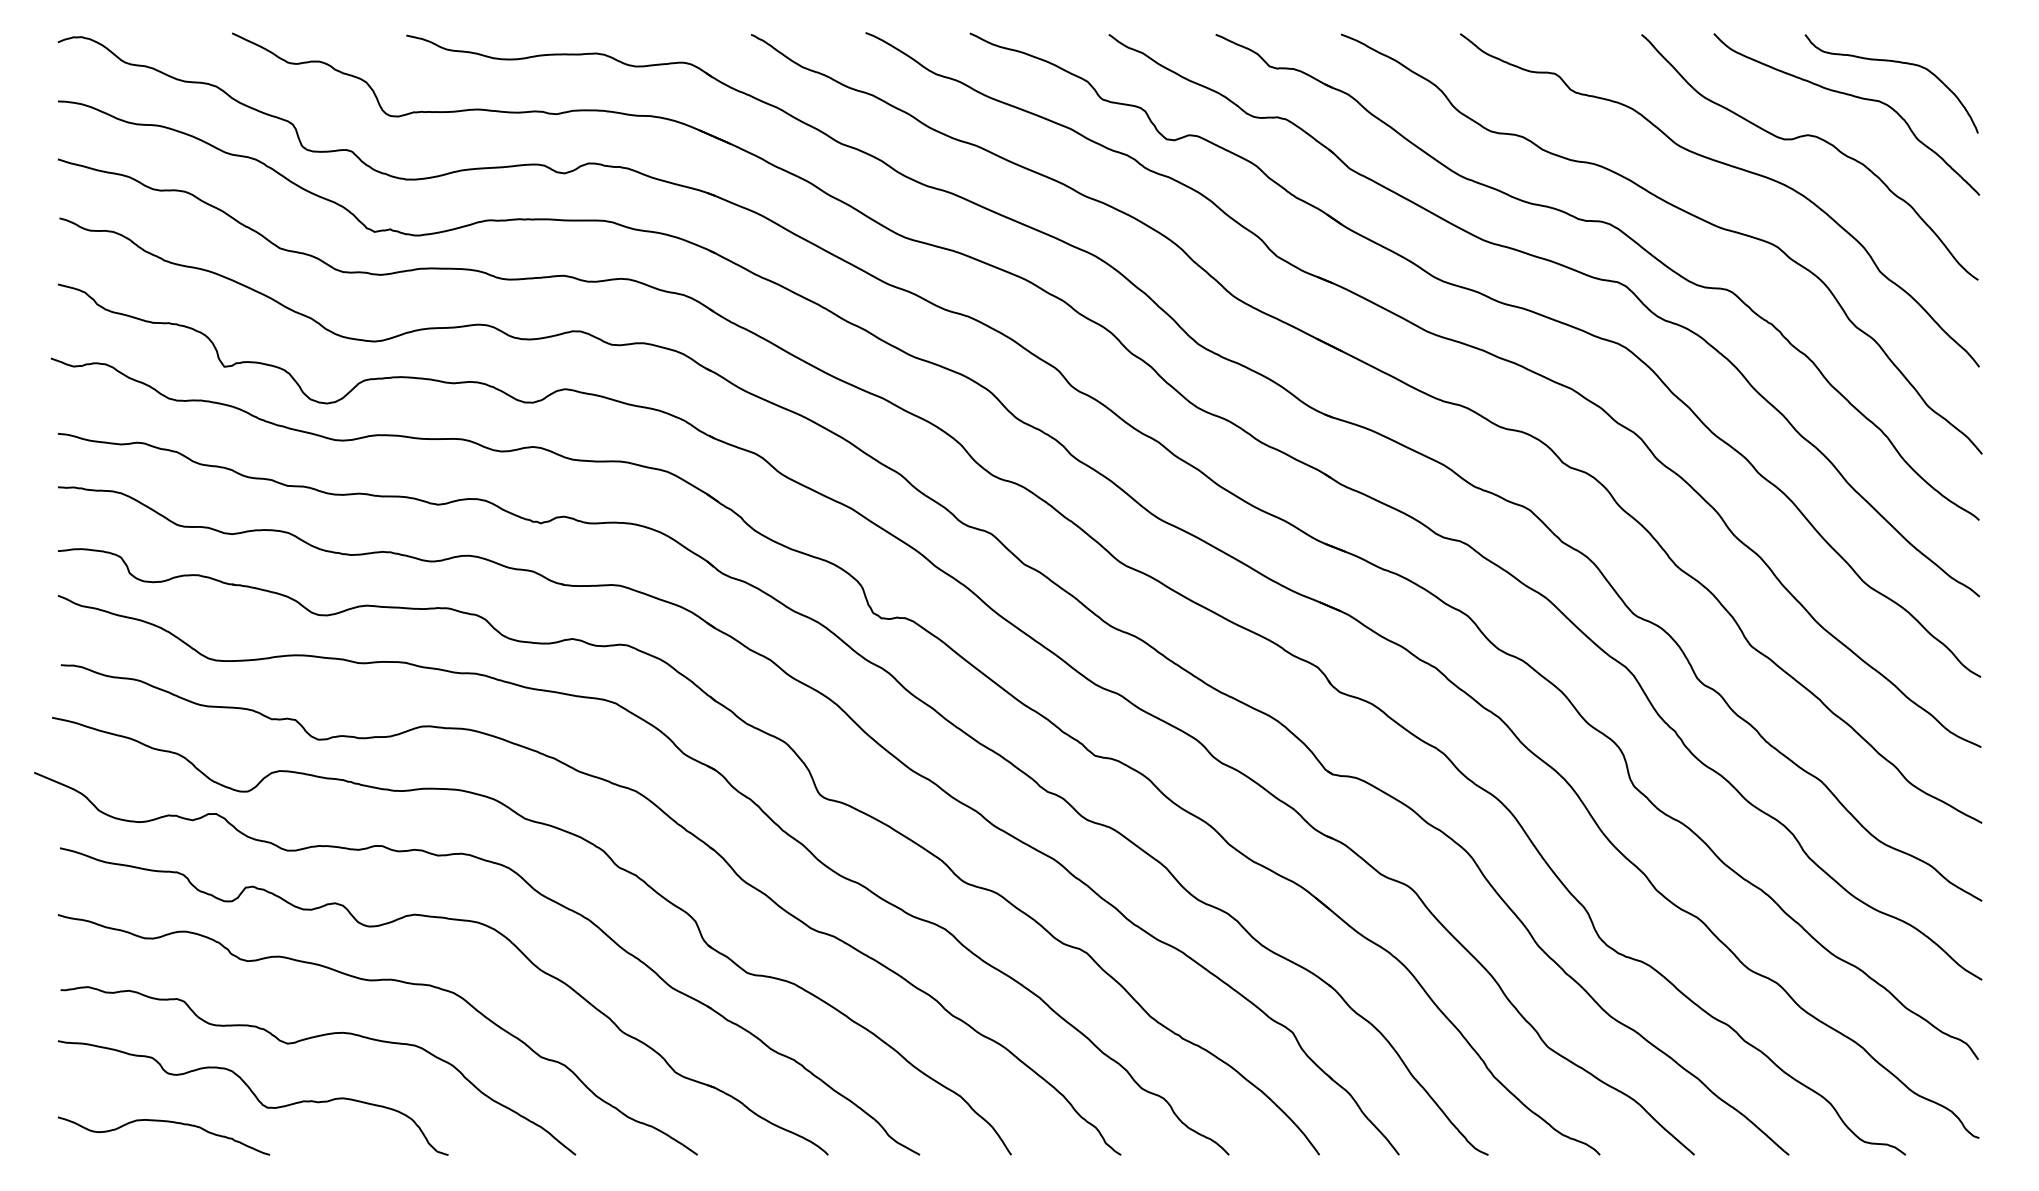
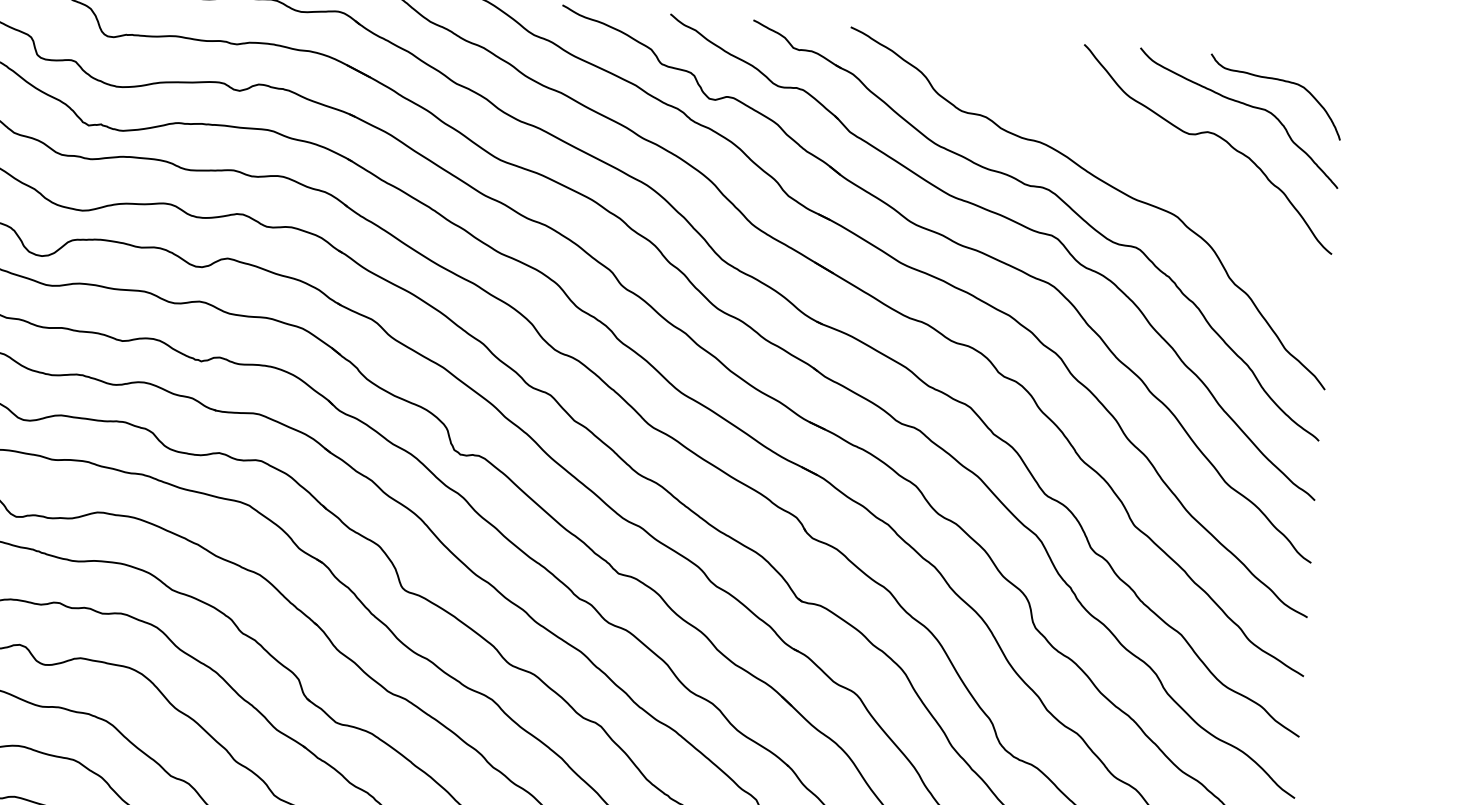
curve: (1731, 167) -> (1146, 152), removed

